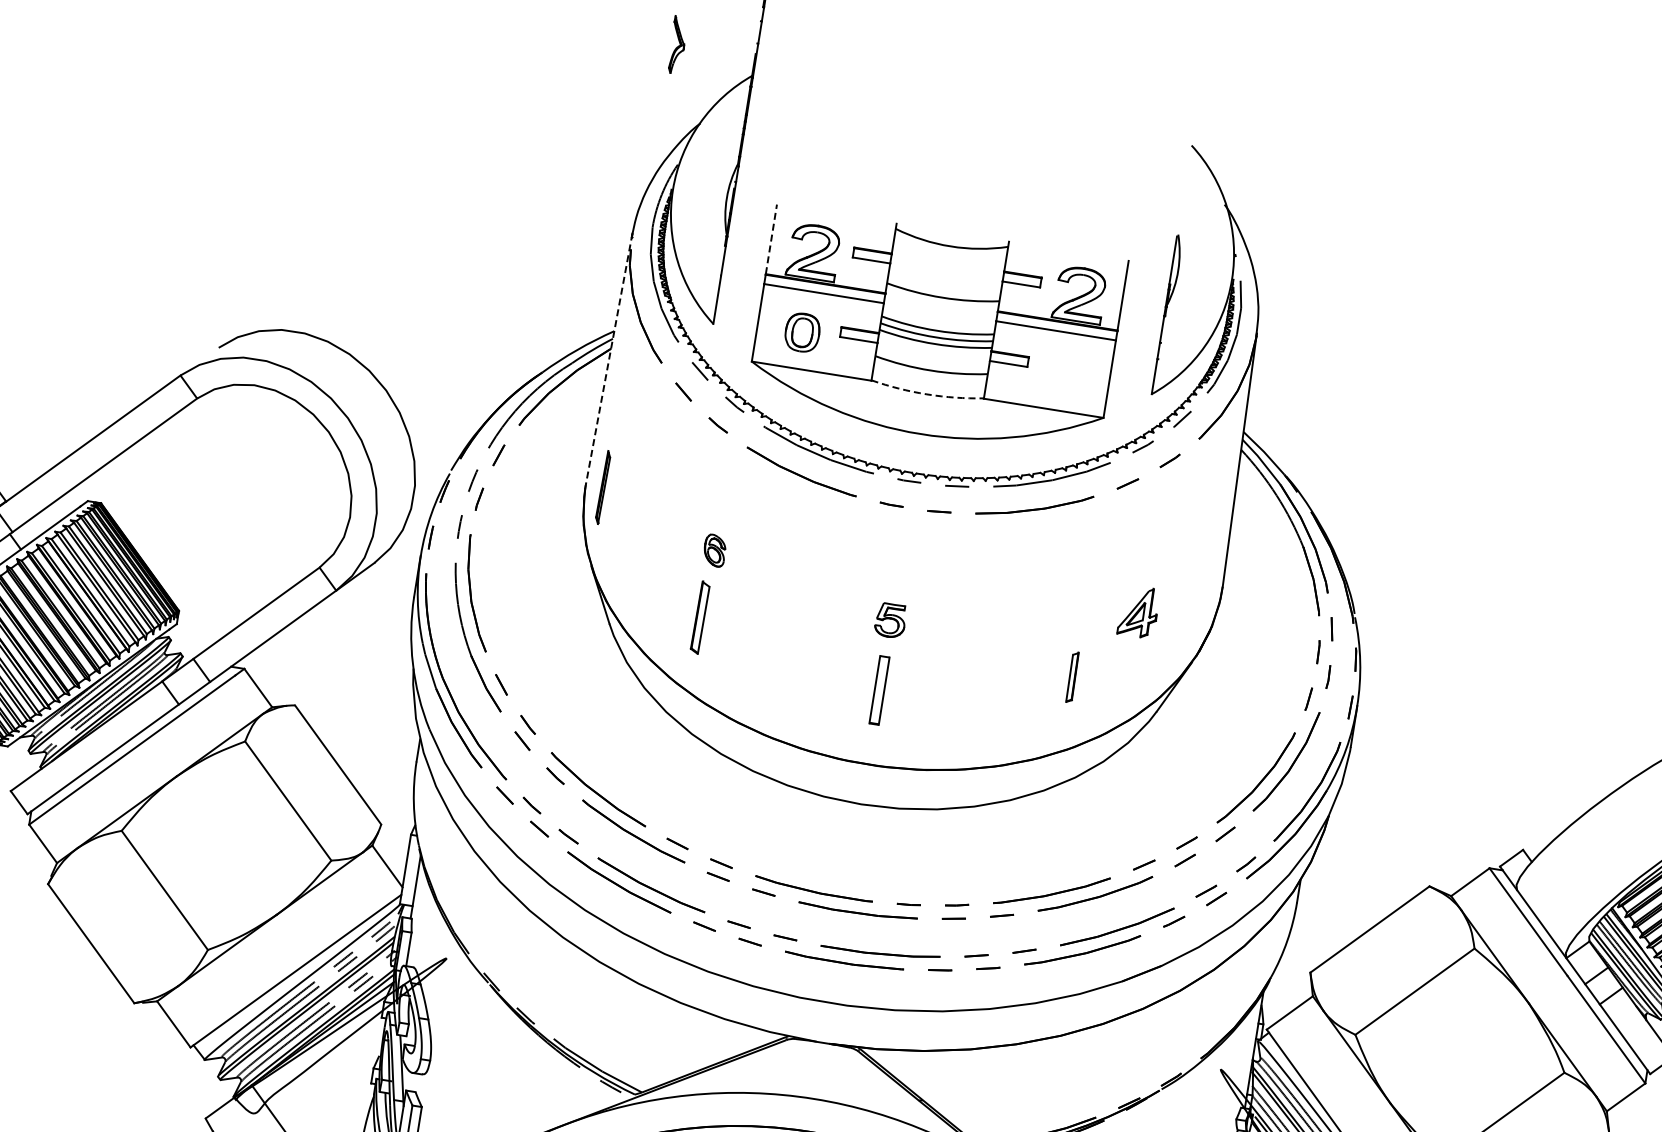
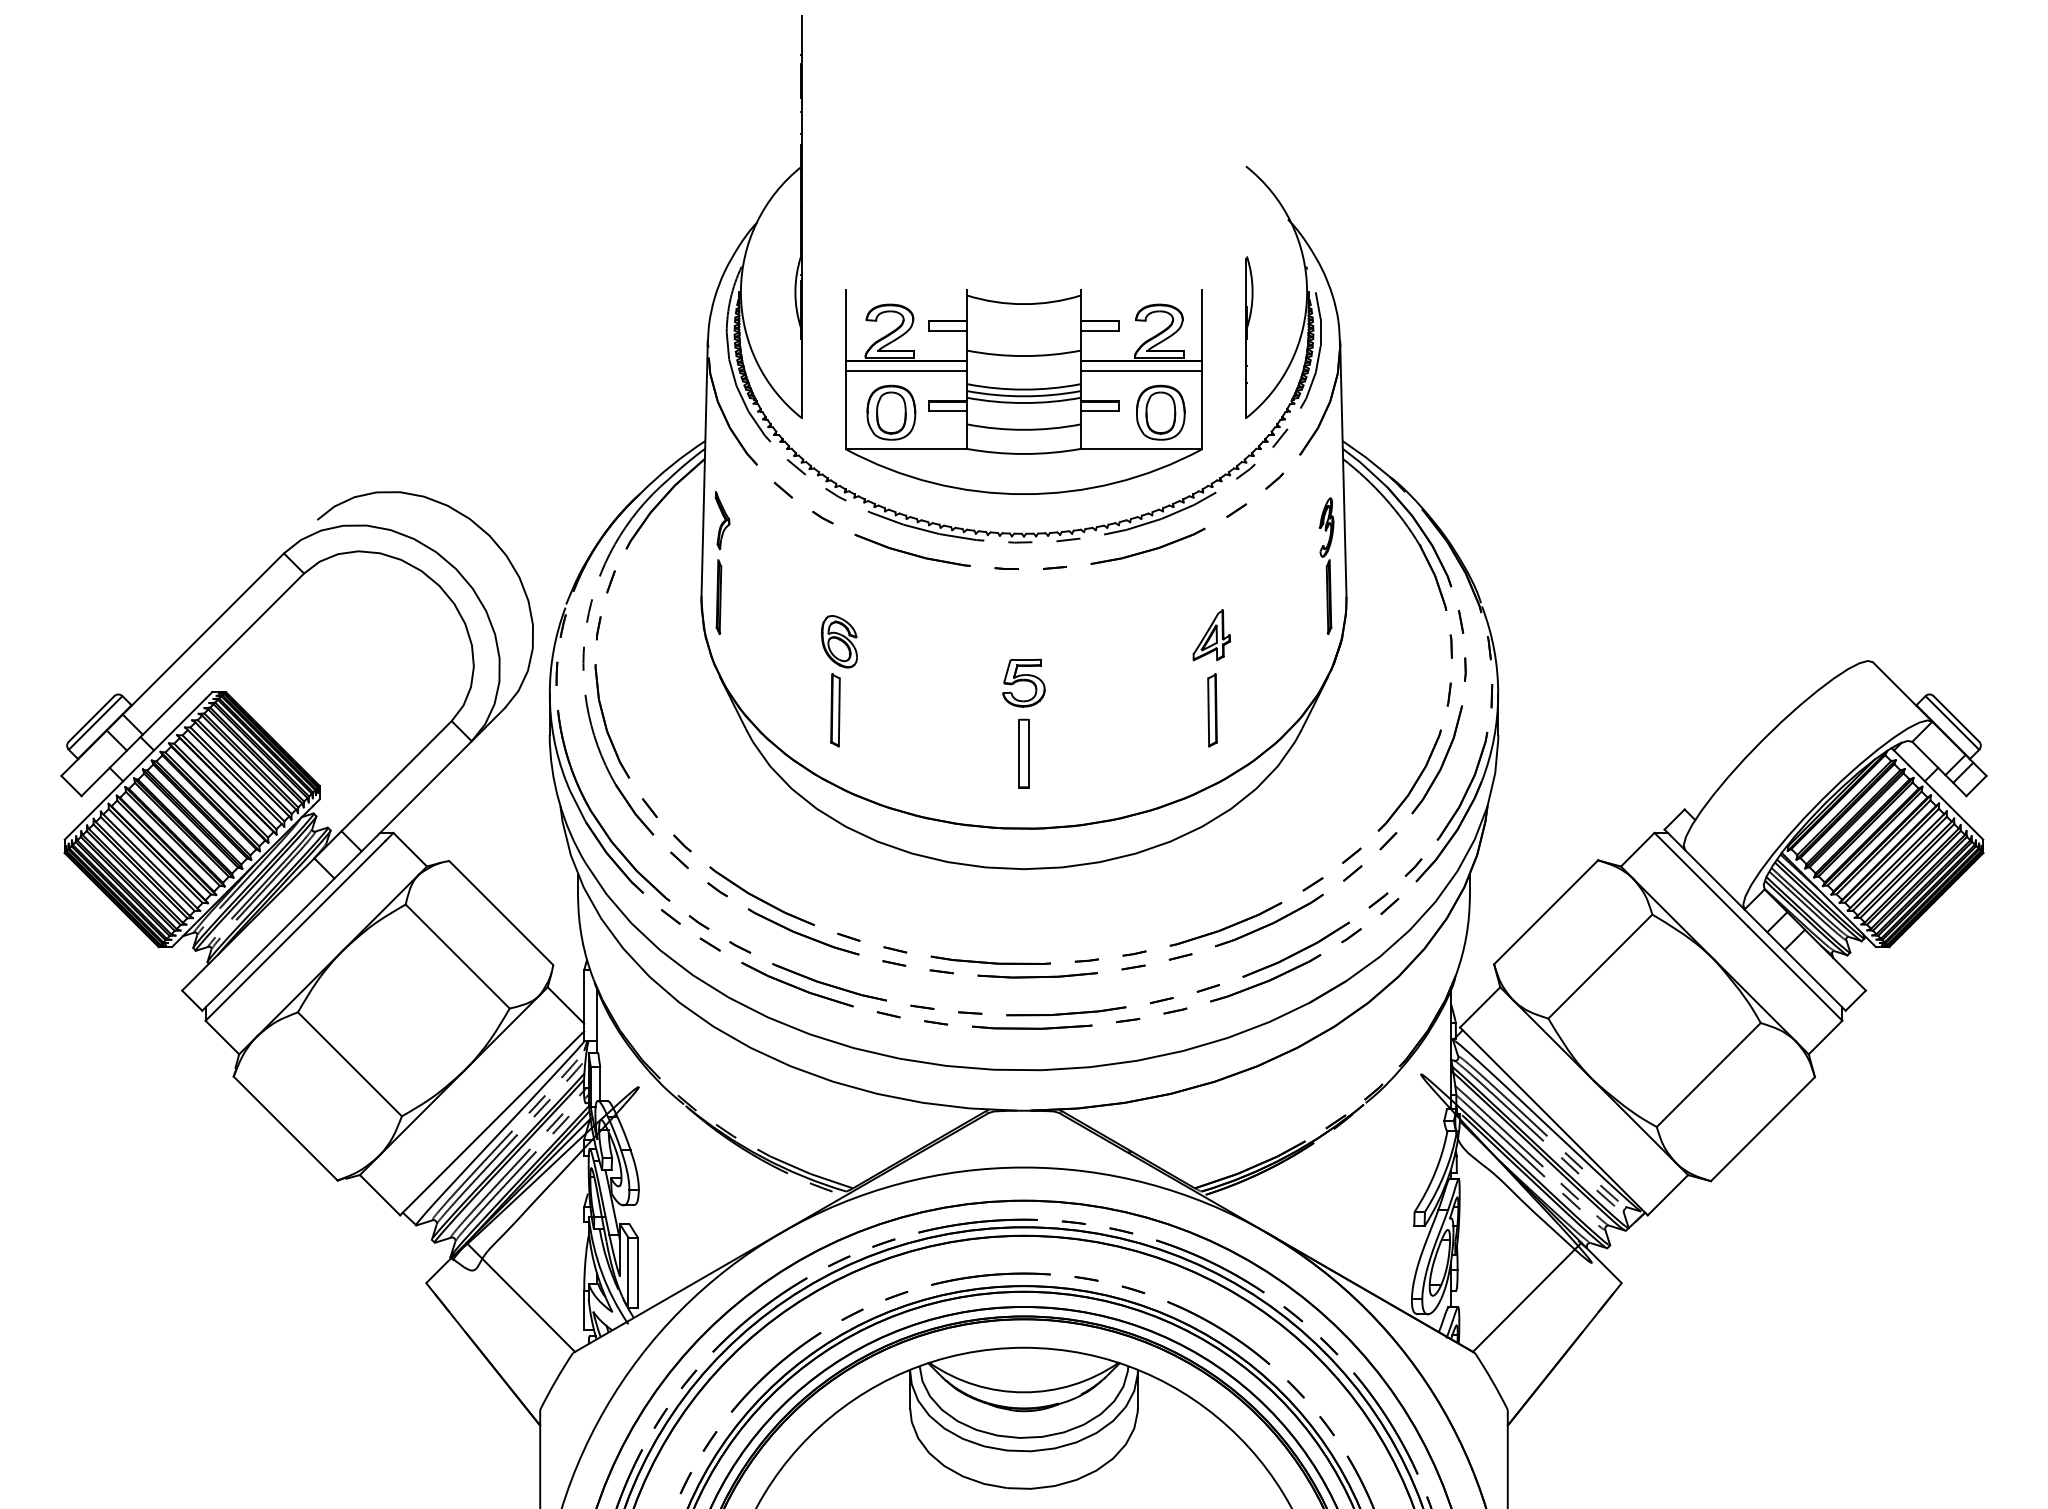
part: (677, 45) -> (722, 520), moved
line: (771, 239) -> (845, 325), dashed -> solid
part: (802, 332) -> (891, 412), size x1.43
line: (608, 359) -> (704, 469), dashed -> solid
part: (1068, 374) -> (1160, 412), added
arc: (927, 394) -> (1024, 454), dashed -> solid
part: (714, 550) -> (838, 641), size x1.67
part: (1207, 552) -> (1326, 565), added
part: (1138, 612) -> (1211, 635), moved
part: (890, 619) -> (1023, 682), size x1.43
part: (1072, 677) -> (1212, 710), size x1.43

